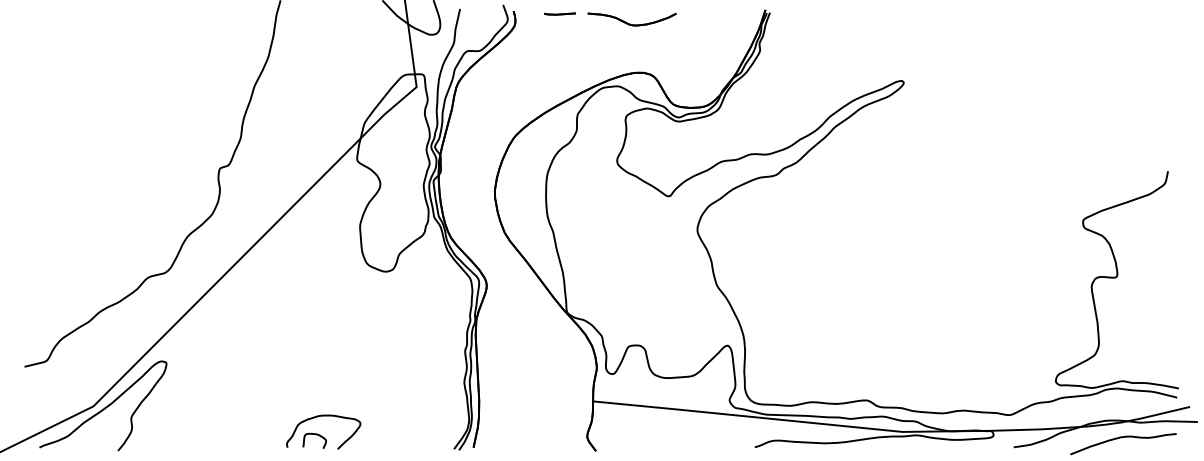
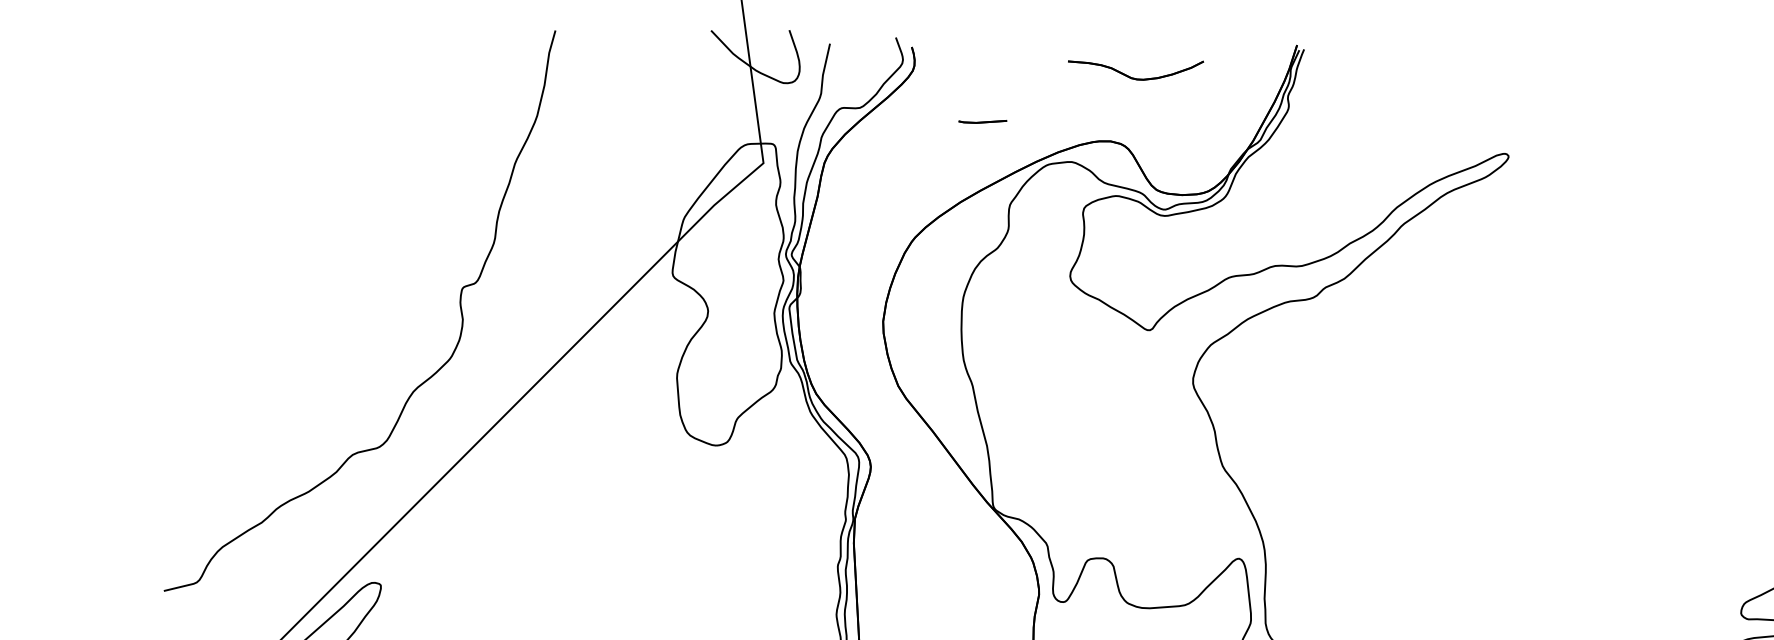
line: (559, 13) -> (982, 120), moved
part: (631, 19) -> (1134, 70), moved

